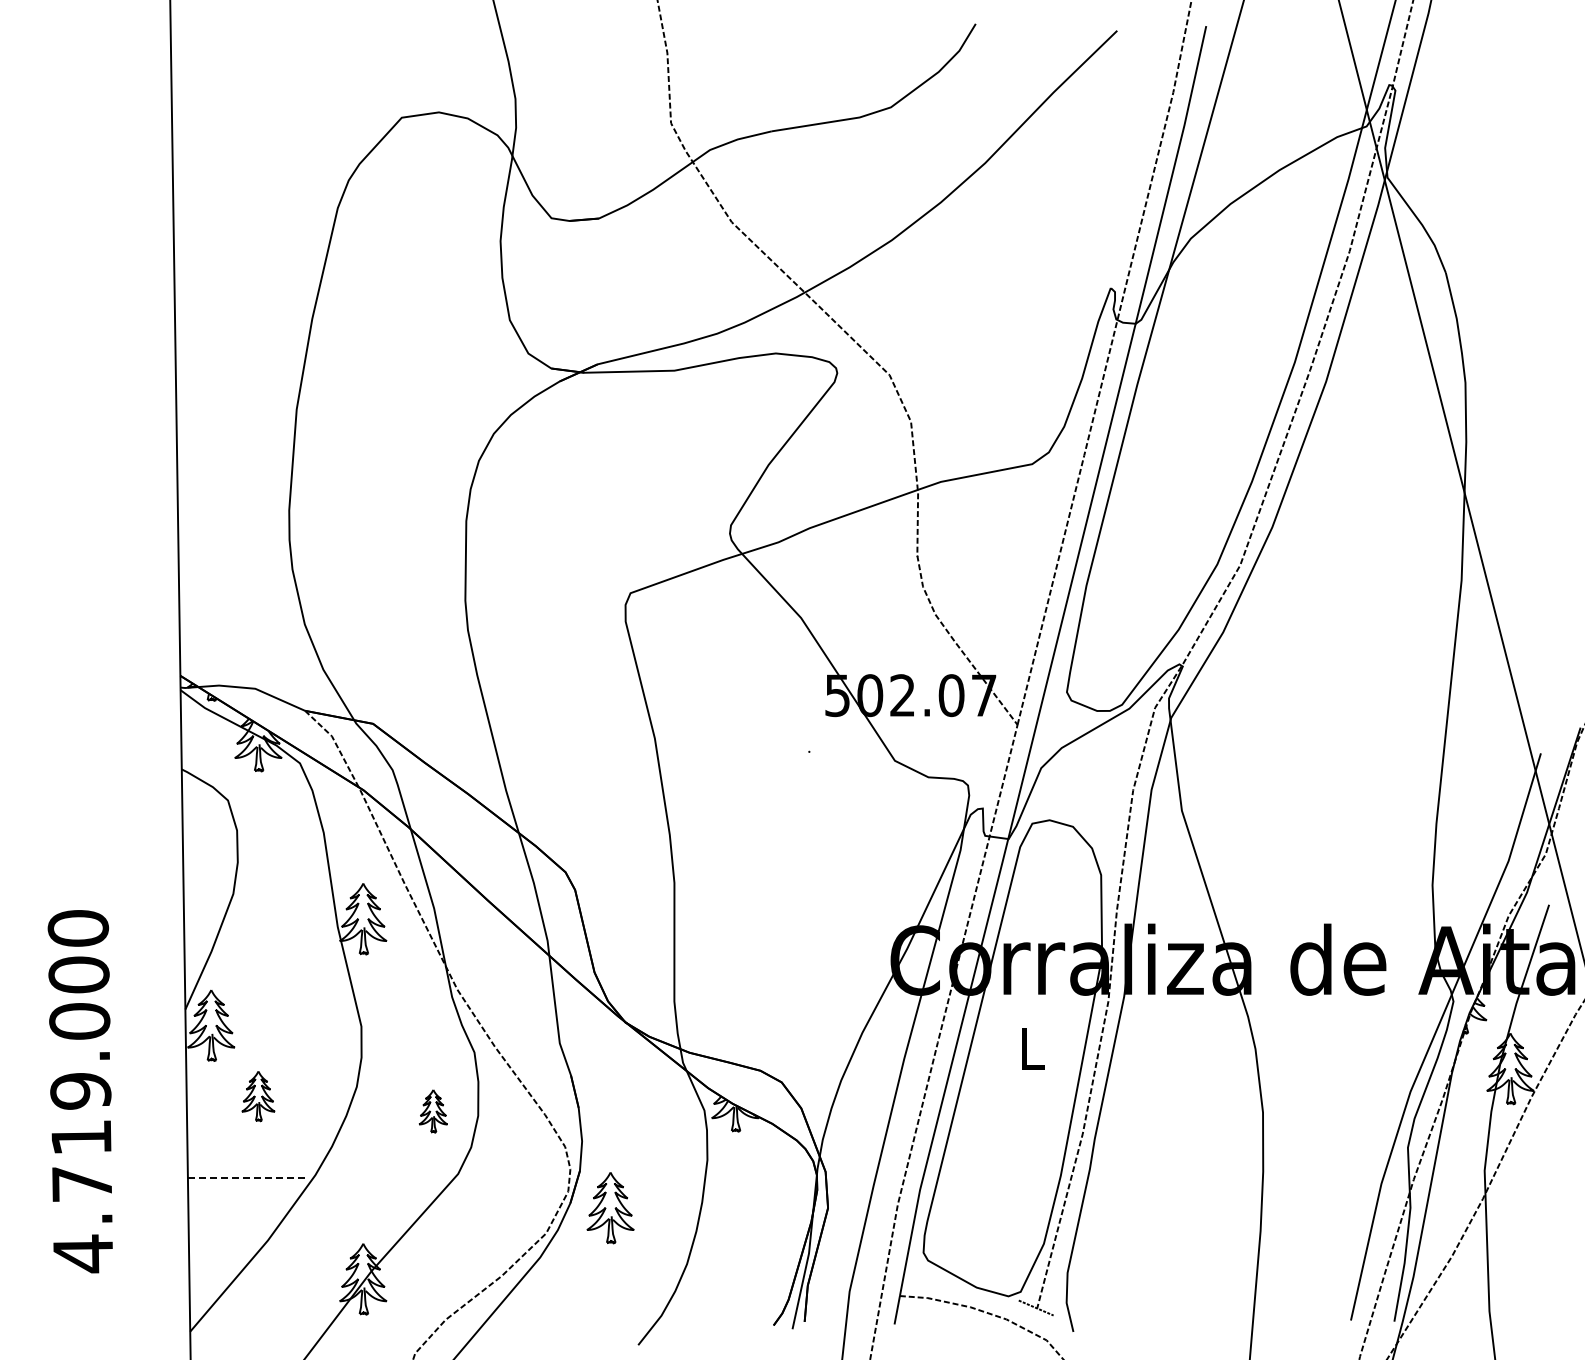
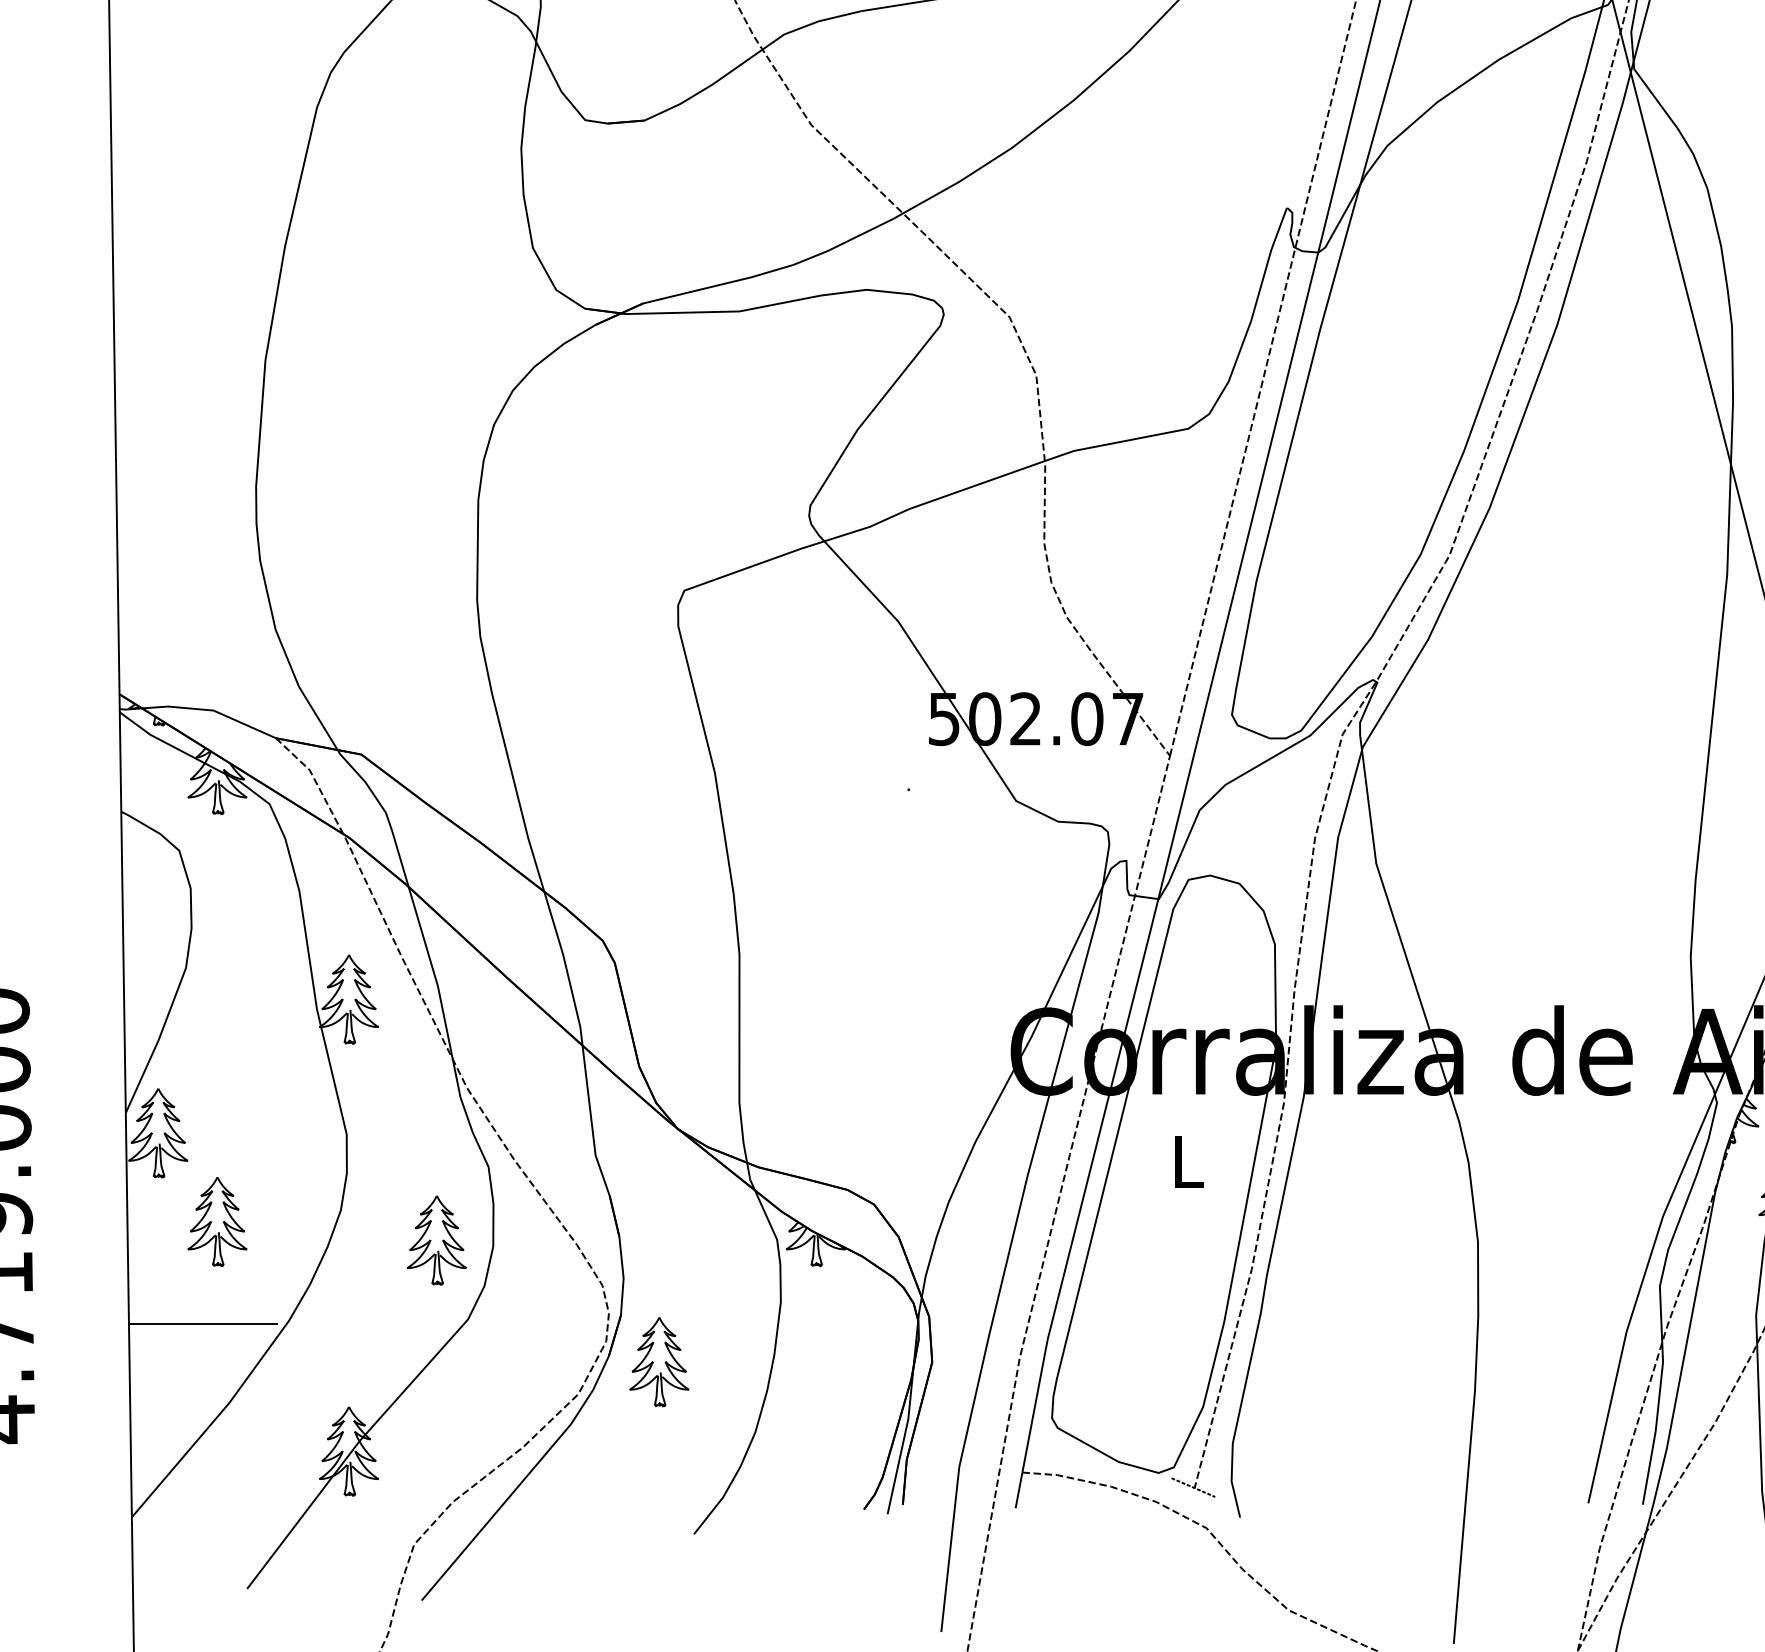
part: (258, 1096) -> (217, 1222), size x1.43
part: (433, 1111) -> (437, 1241), size x1.67
line: (247, 1177) -> (203, 1323), dashed -> solid

